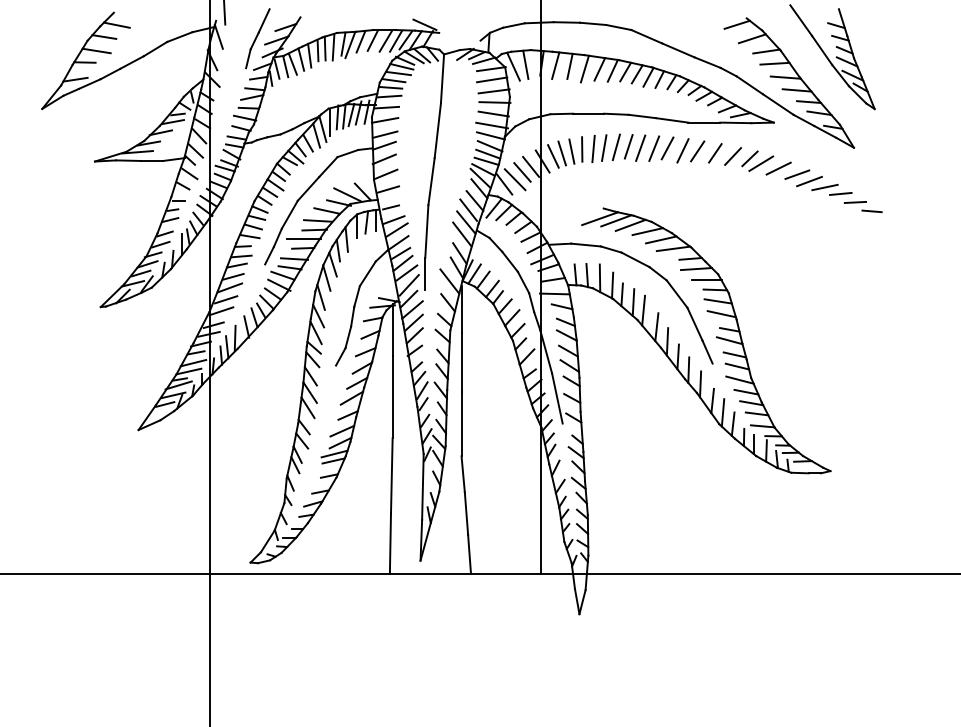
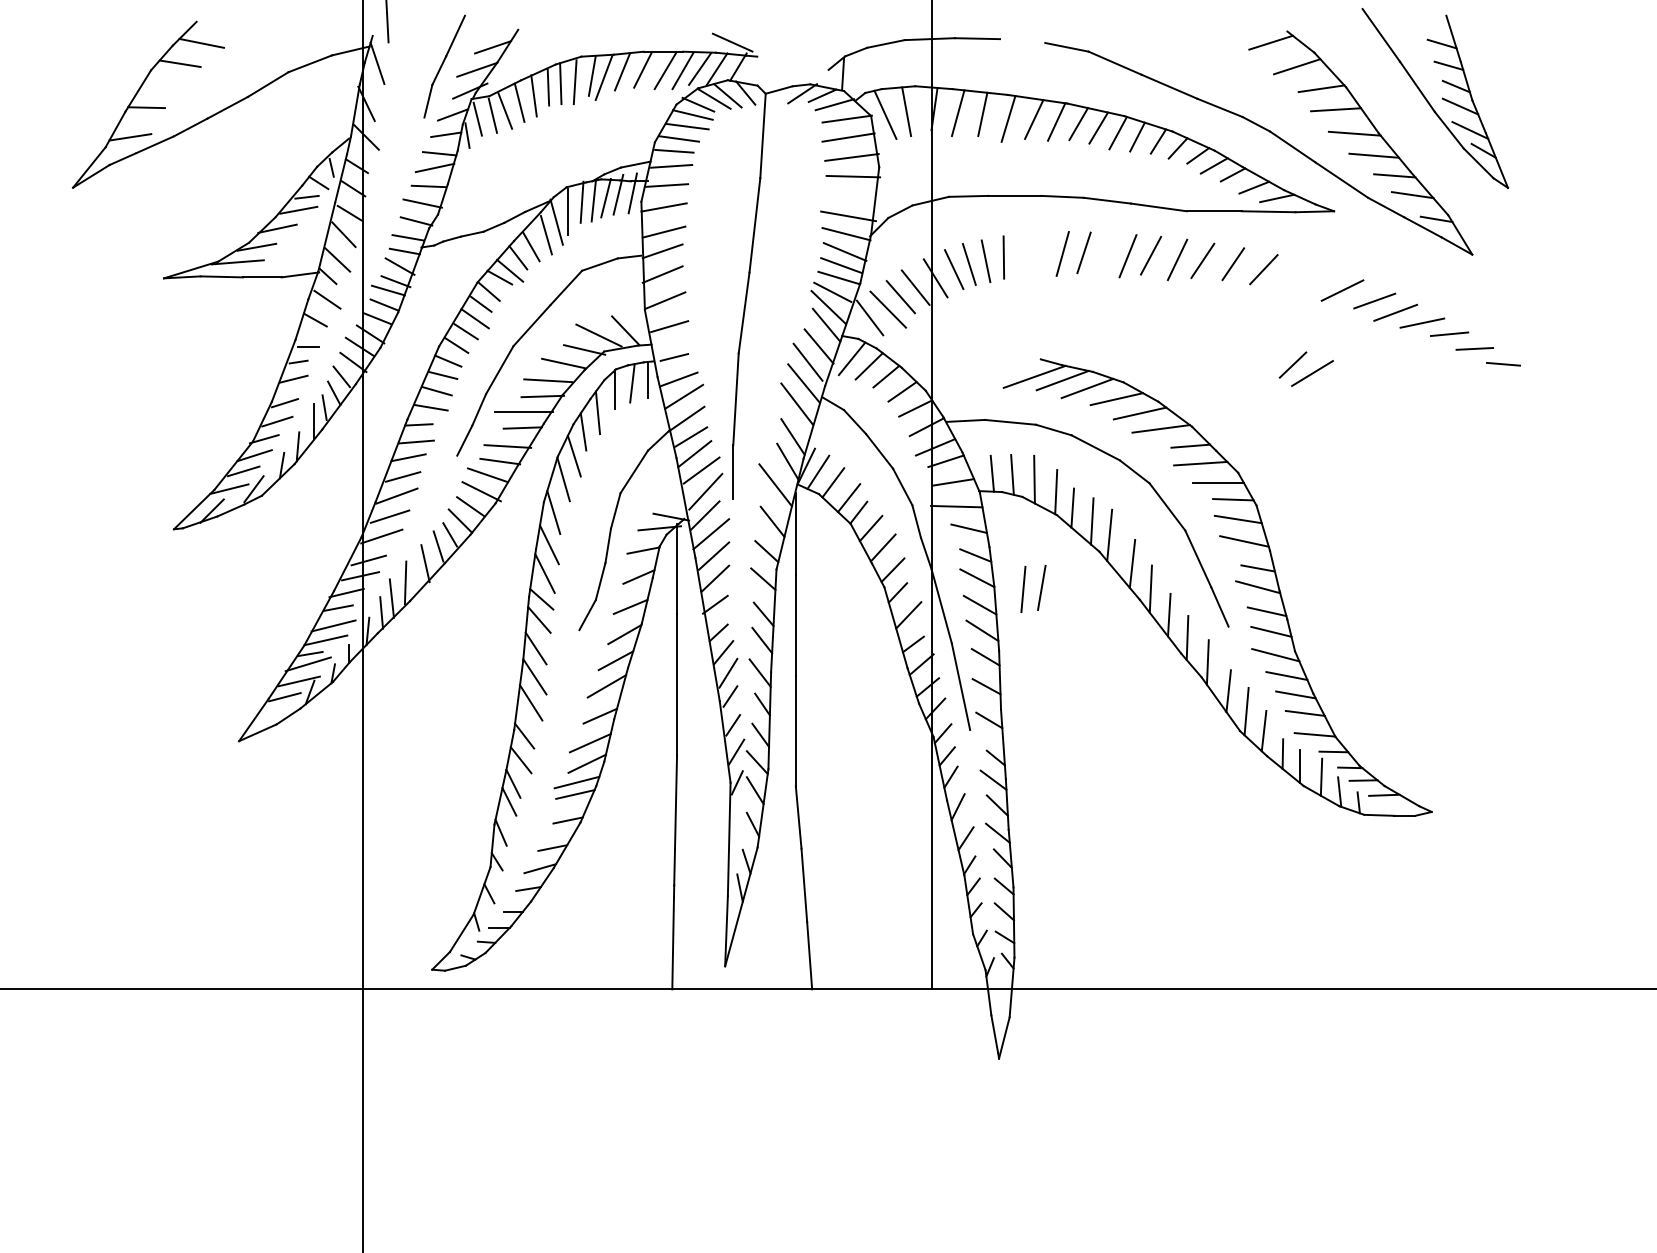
line: (593, 23) -> (1023, 40), removed
line: (96, 50) -> (166, 86), removed
line: (493, 113) -> (850, 195), removed
line: (640, 147) -> (1104, 254), removed
part: (599, 148) -> (1033, 588), moved
part: (757, 160) -> (1305, 367), moved

